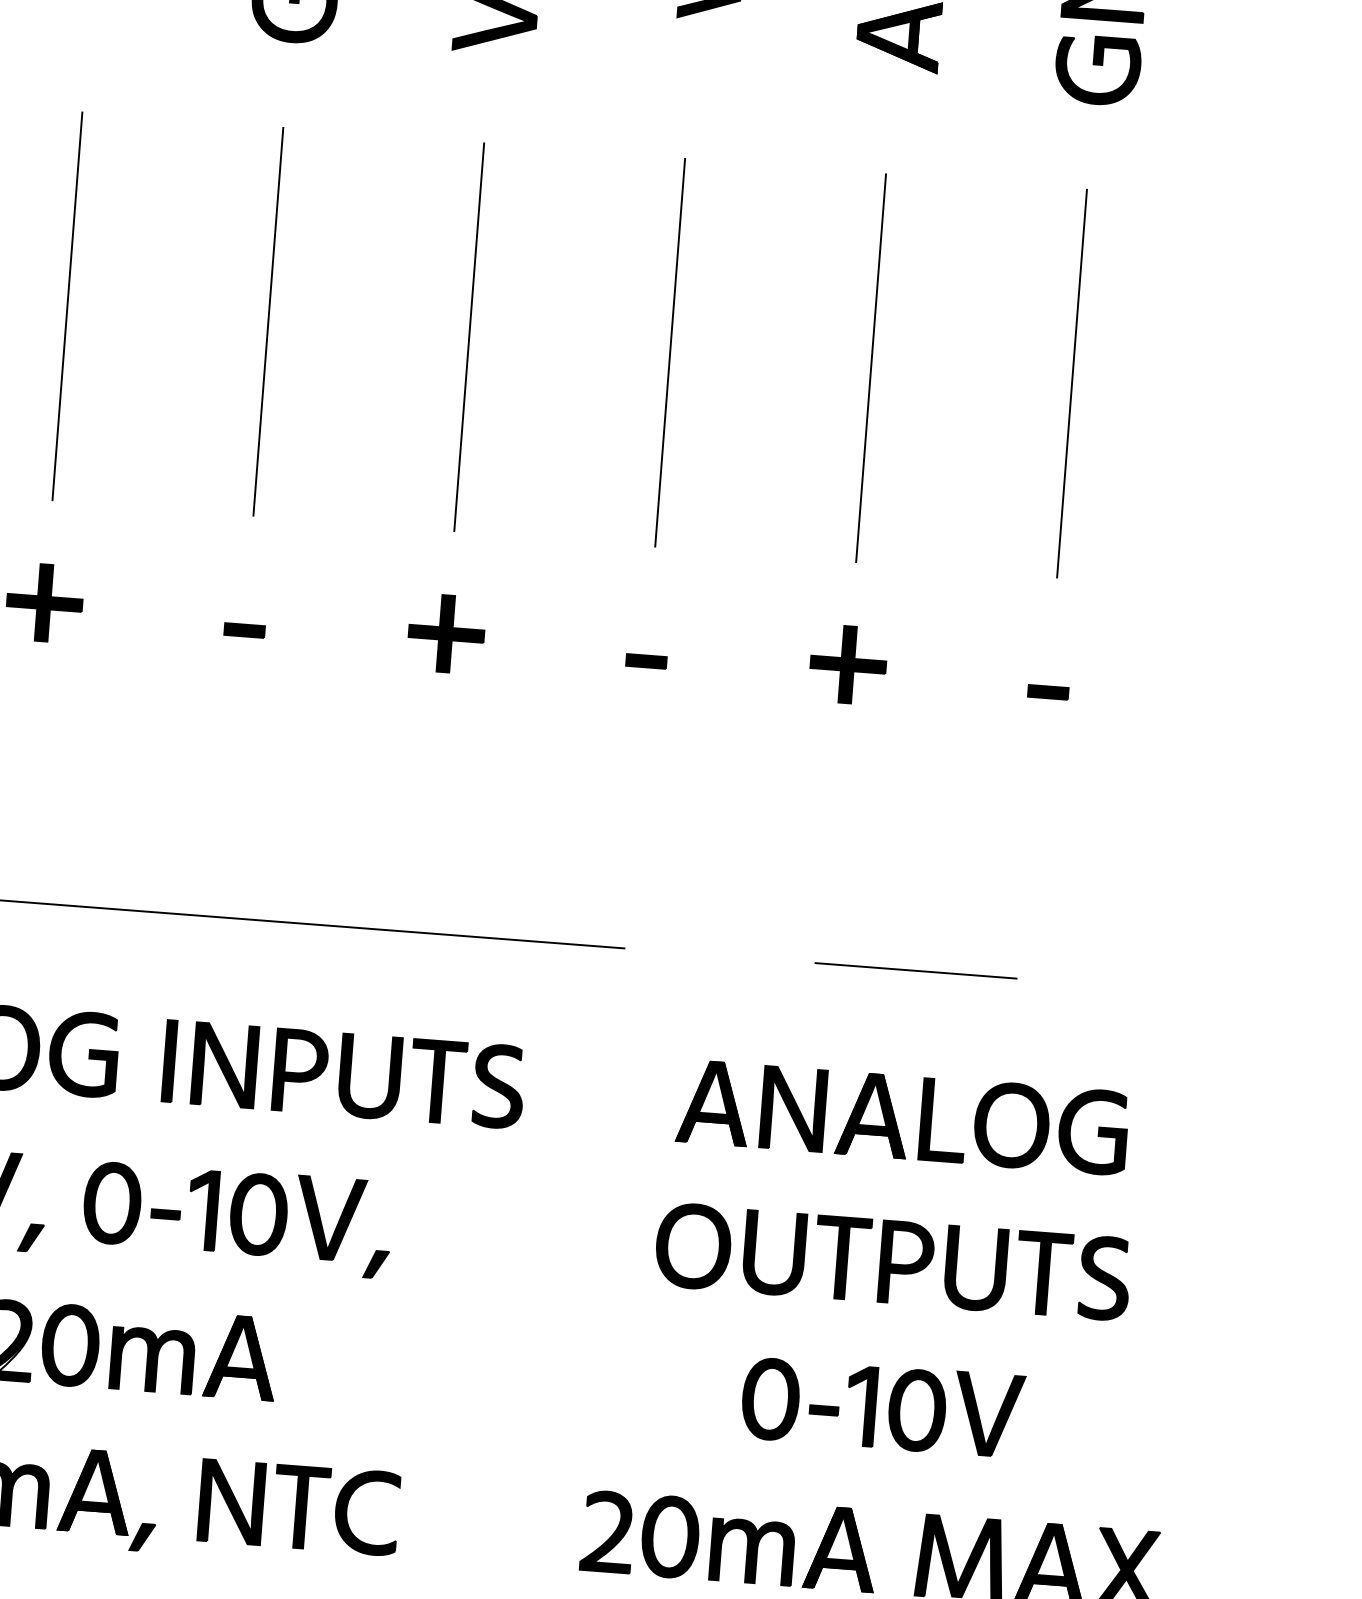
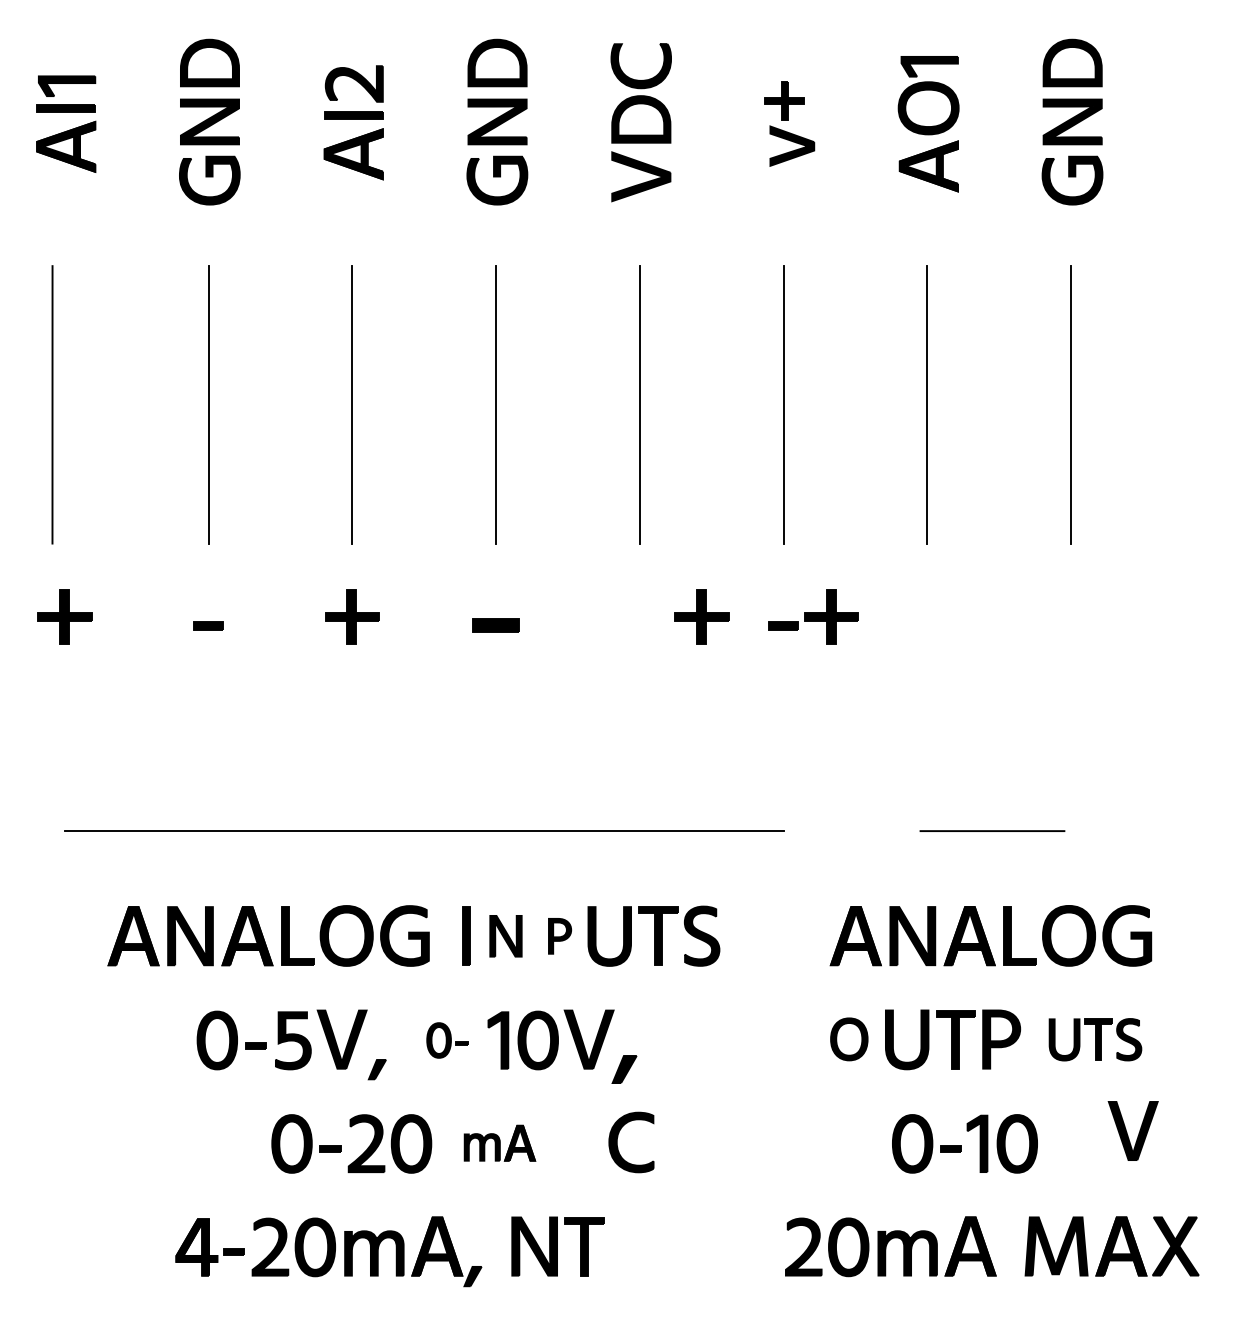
part: (243, 630) -> (495, 625), size x1.6
part: (445, 632) -> (701, 616), moved
part: (848, 663) -> (831, 616), moved
part: (1048, 692) -> (1071, 625), removed
part: (224, 1065) -> (505, 936), size x0.7
part: (299, 1071) -> (559, 936), size x0.6
part: (132, 1204) -> (447, 1040), size x0.6
part: (693, 1246) -> (849, 1039), size x0.7
part: (374, 1264) -> (623, 1069), size x1.4
part: (1037, 1273) -> (1095, 1039), size x0.7
part: (193, 1354) -> (499, 1143), size x0.6
part: (987, 1414) -> (1132, 1130), moved
part: (349, 1504) -> (618, 1137), moved

